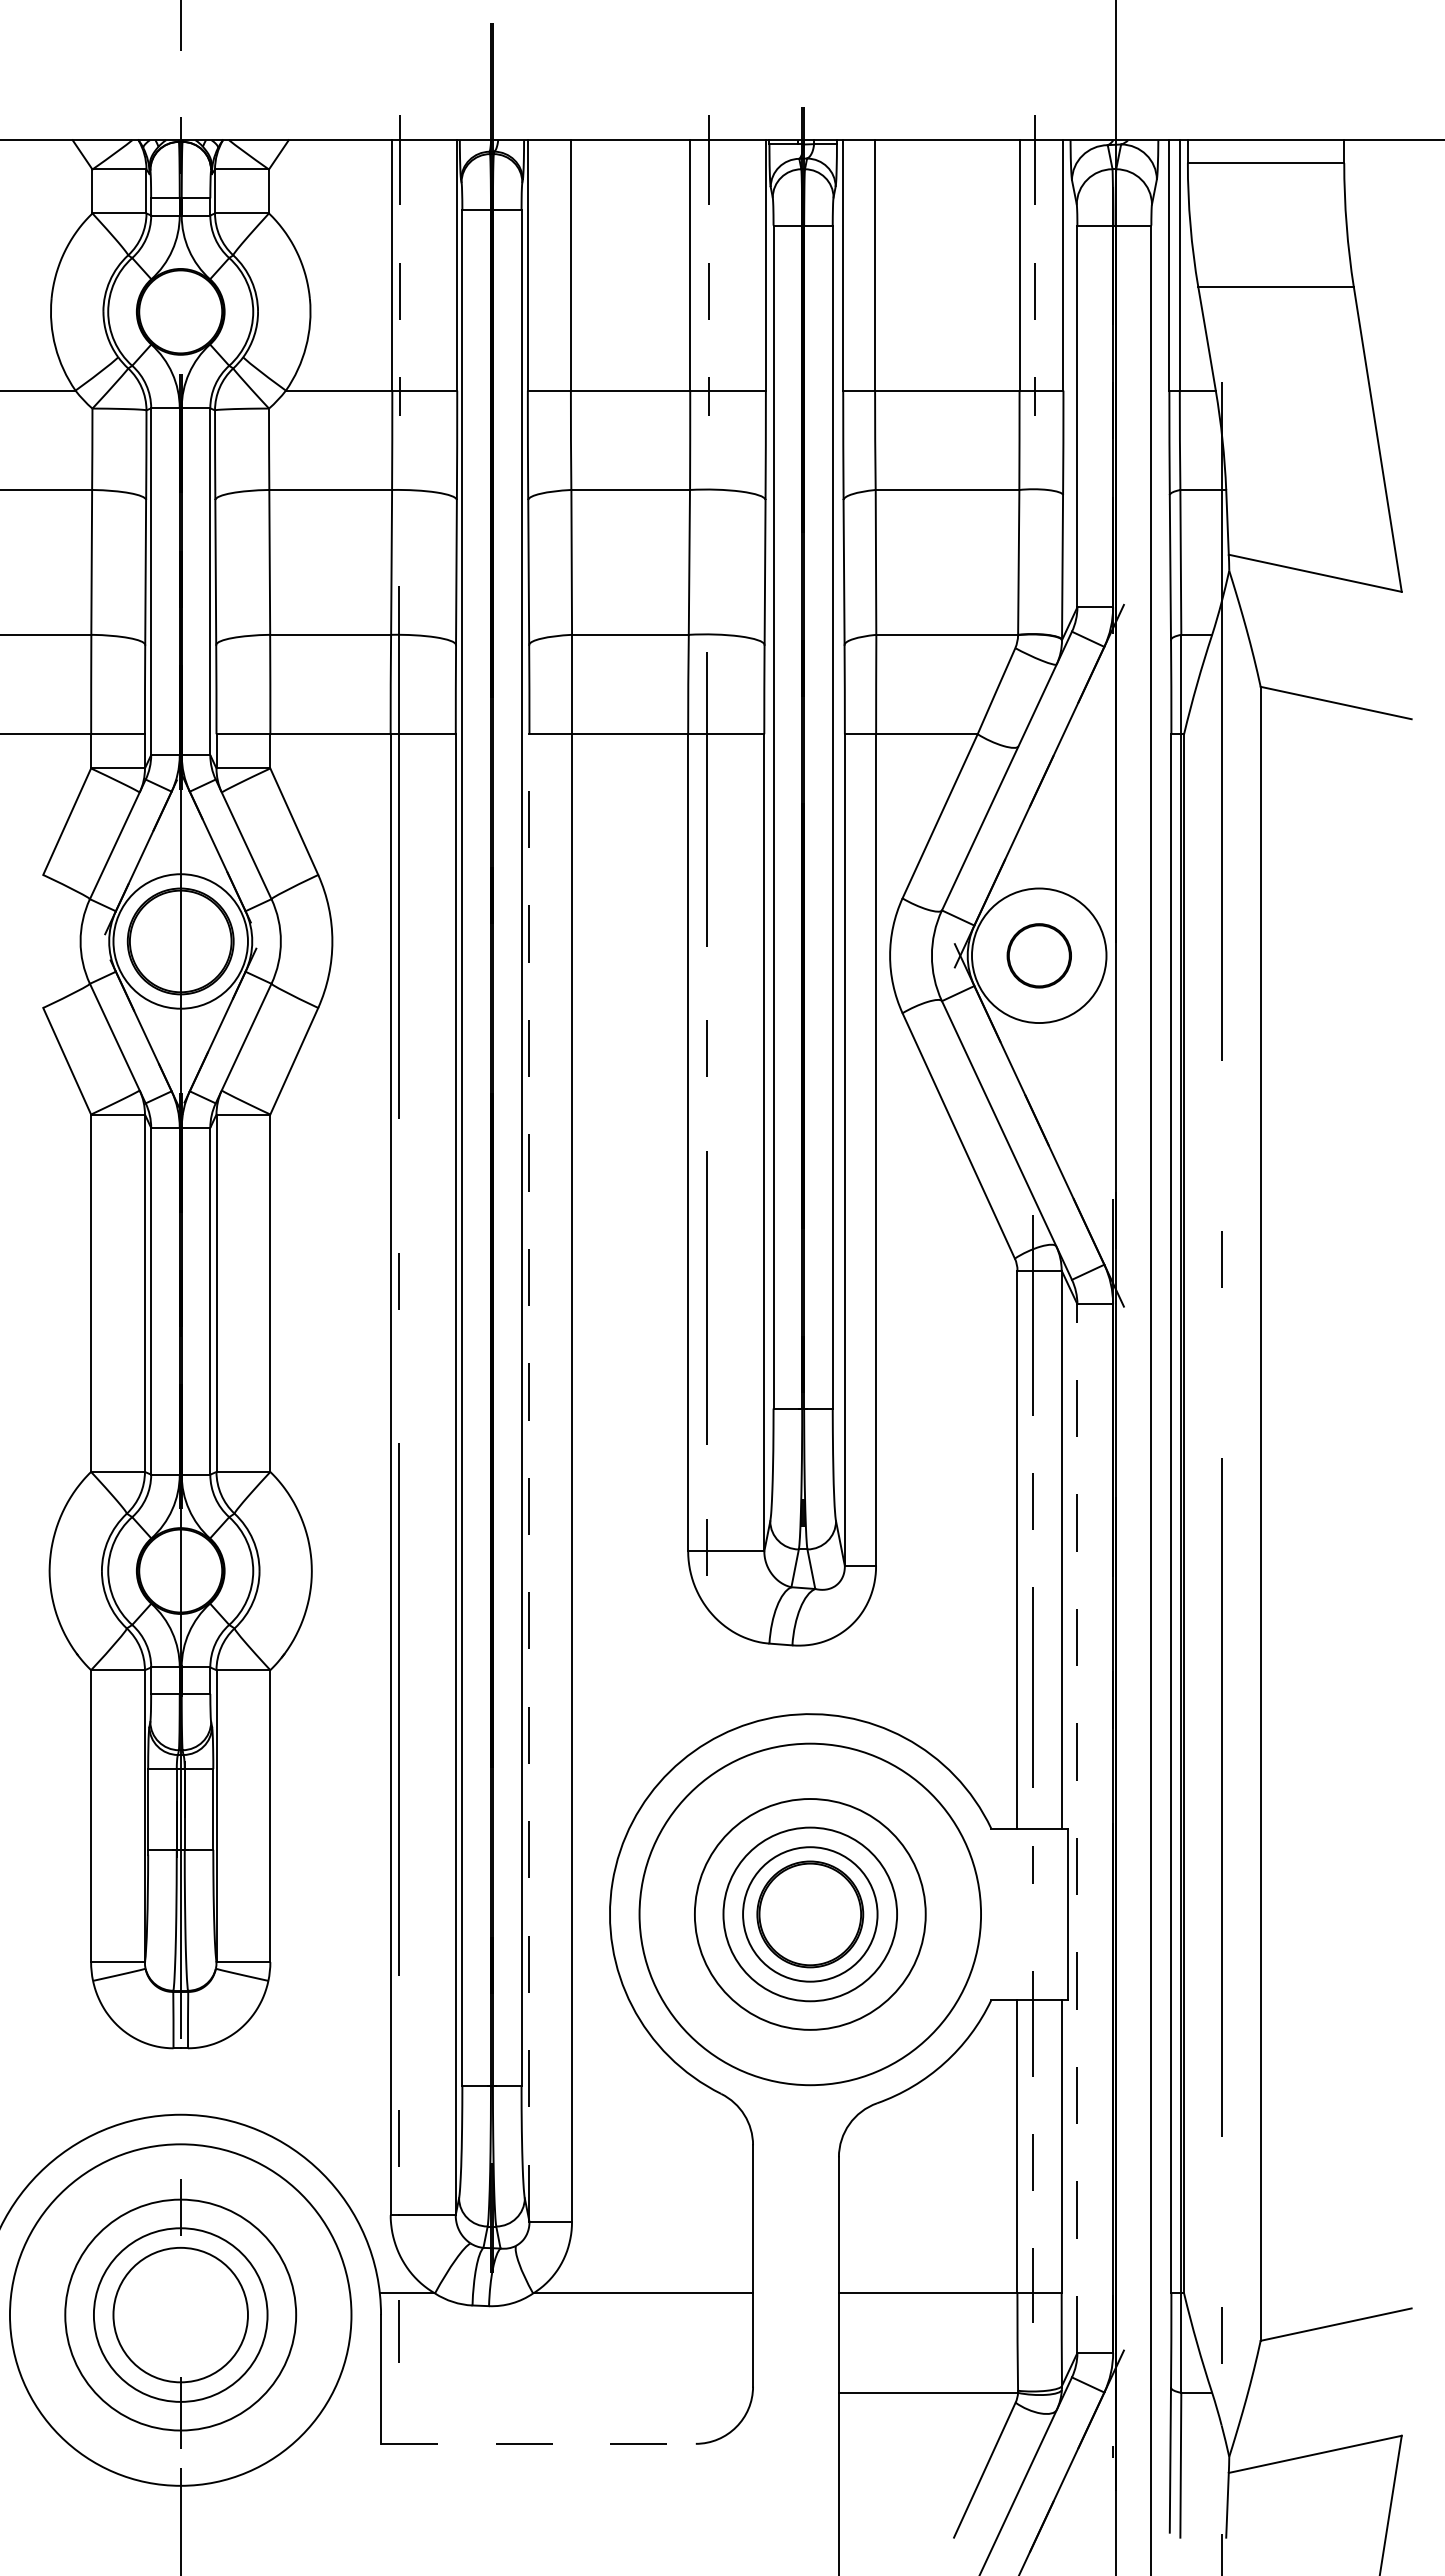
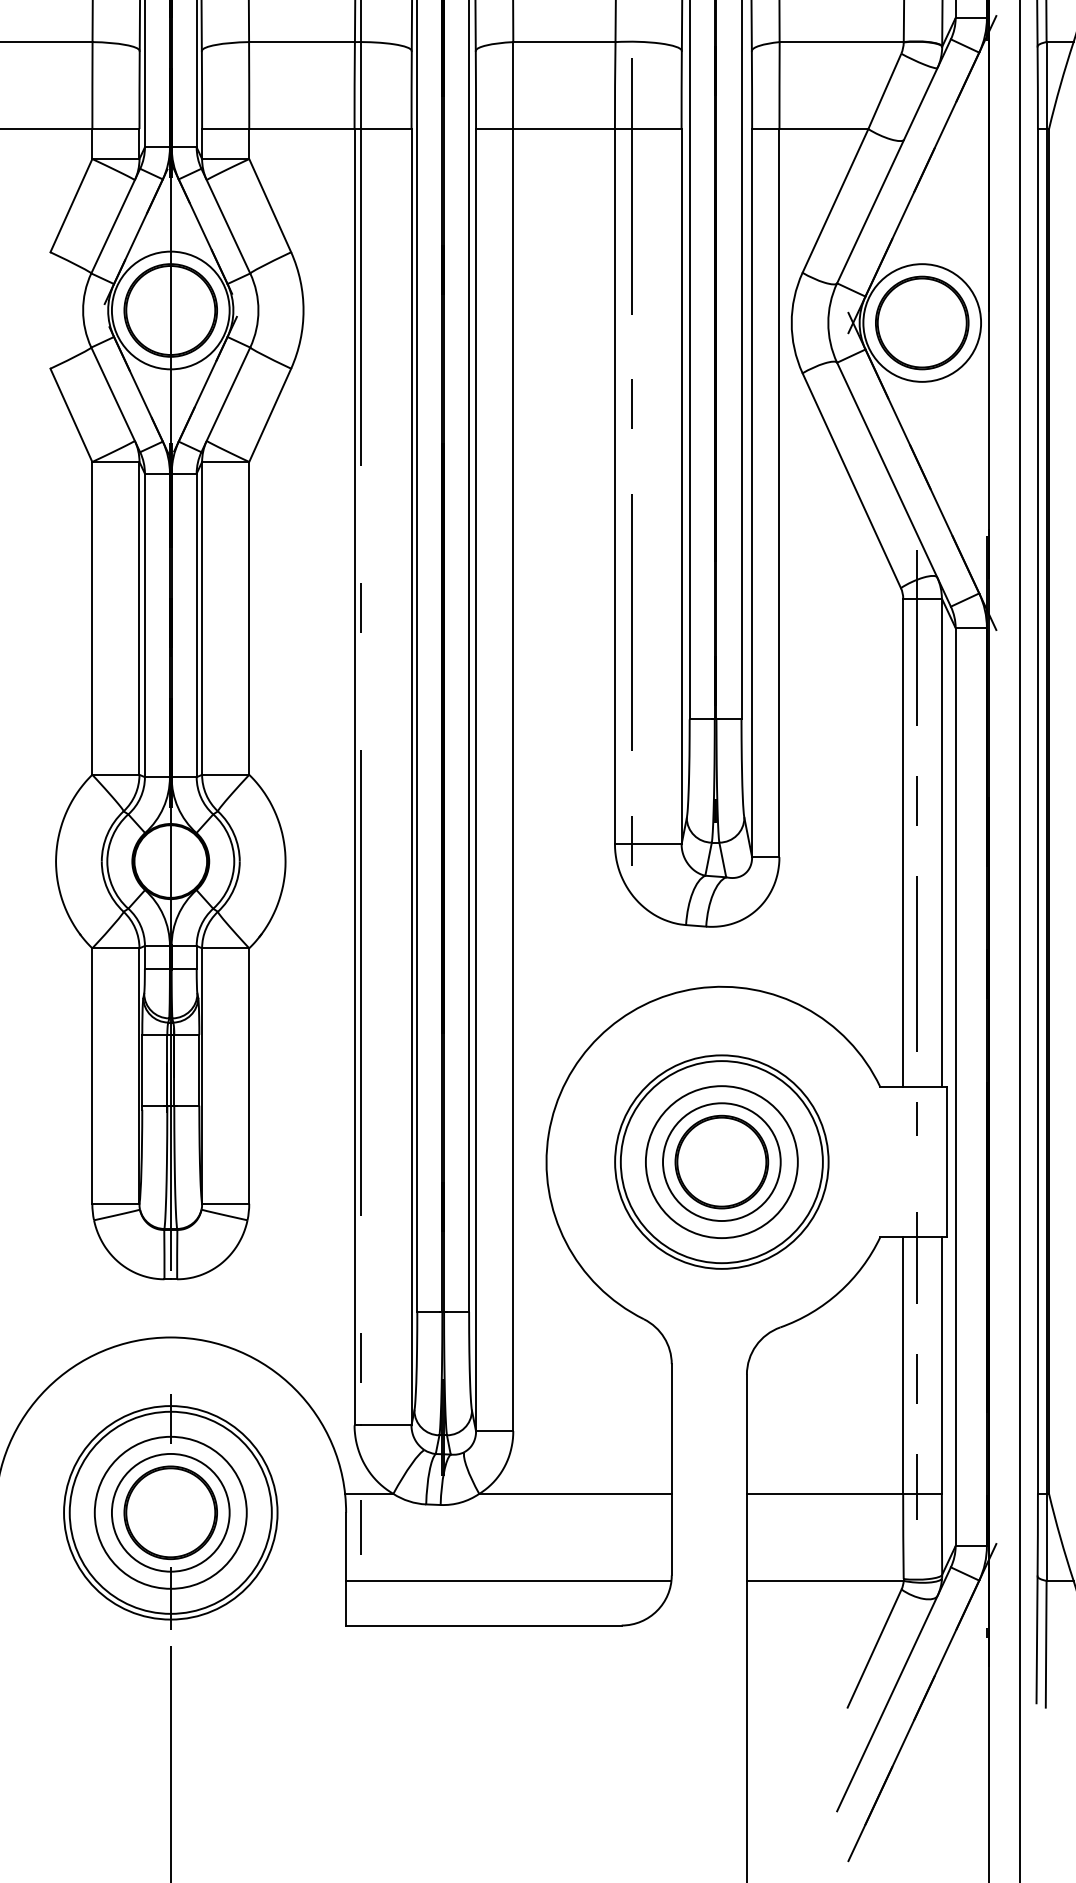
part: (1039, 955) -> (922, 322), size x1.67
line: (529, 1478) -> (476, 780), dashed -> solid
line: (1077, 1828) -> (955, 1086), dashed -> solid
circle: (810, 1914) -> (722, 1162), size x0.71
part: (180, 2314) -> (170, 1512), added
circle: (180, 2315) -> (170, 1513), size x0.71
line: (566, 2392) -> (508, 1580), added
line: (538, 2443) -> (483, 1625), dashed -> solid

